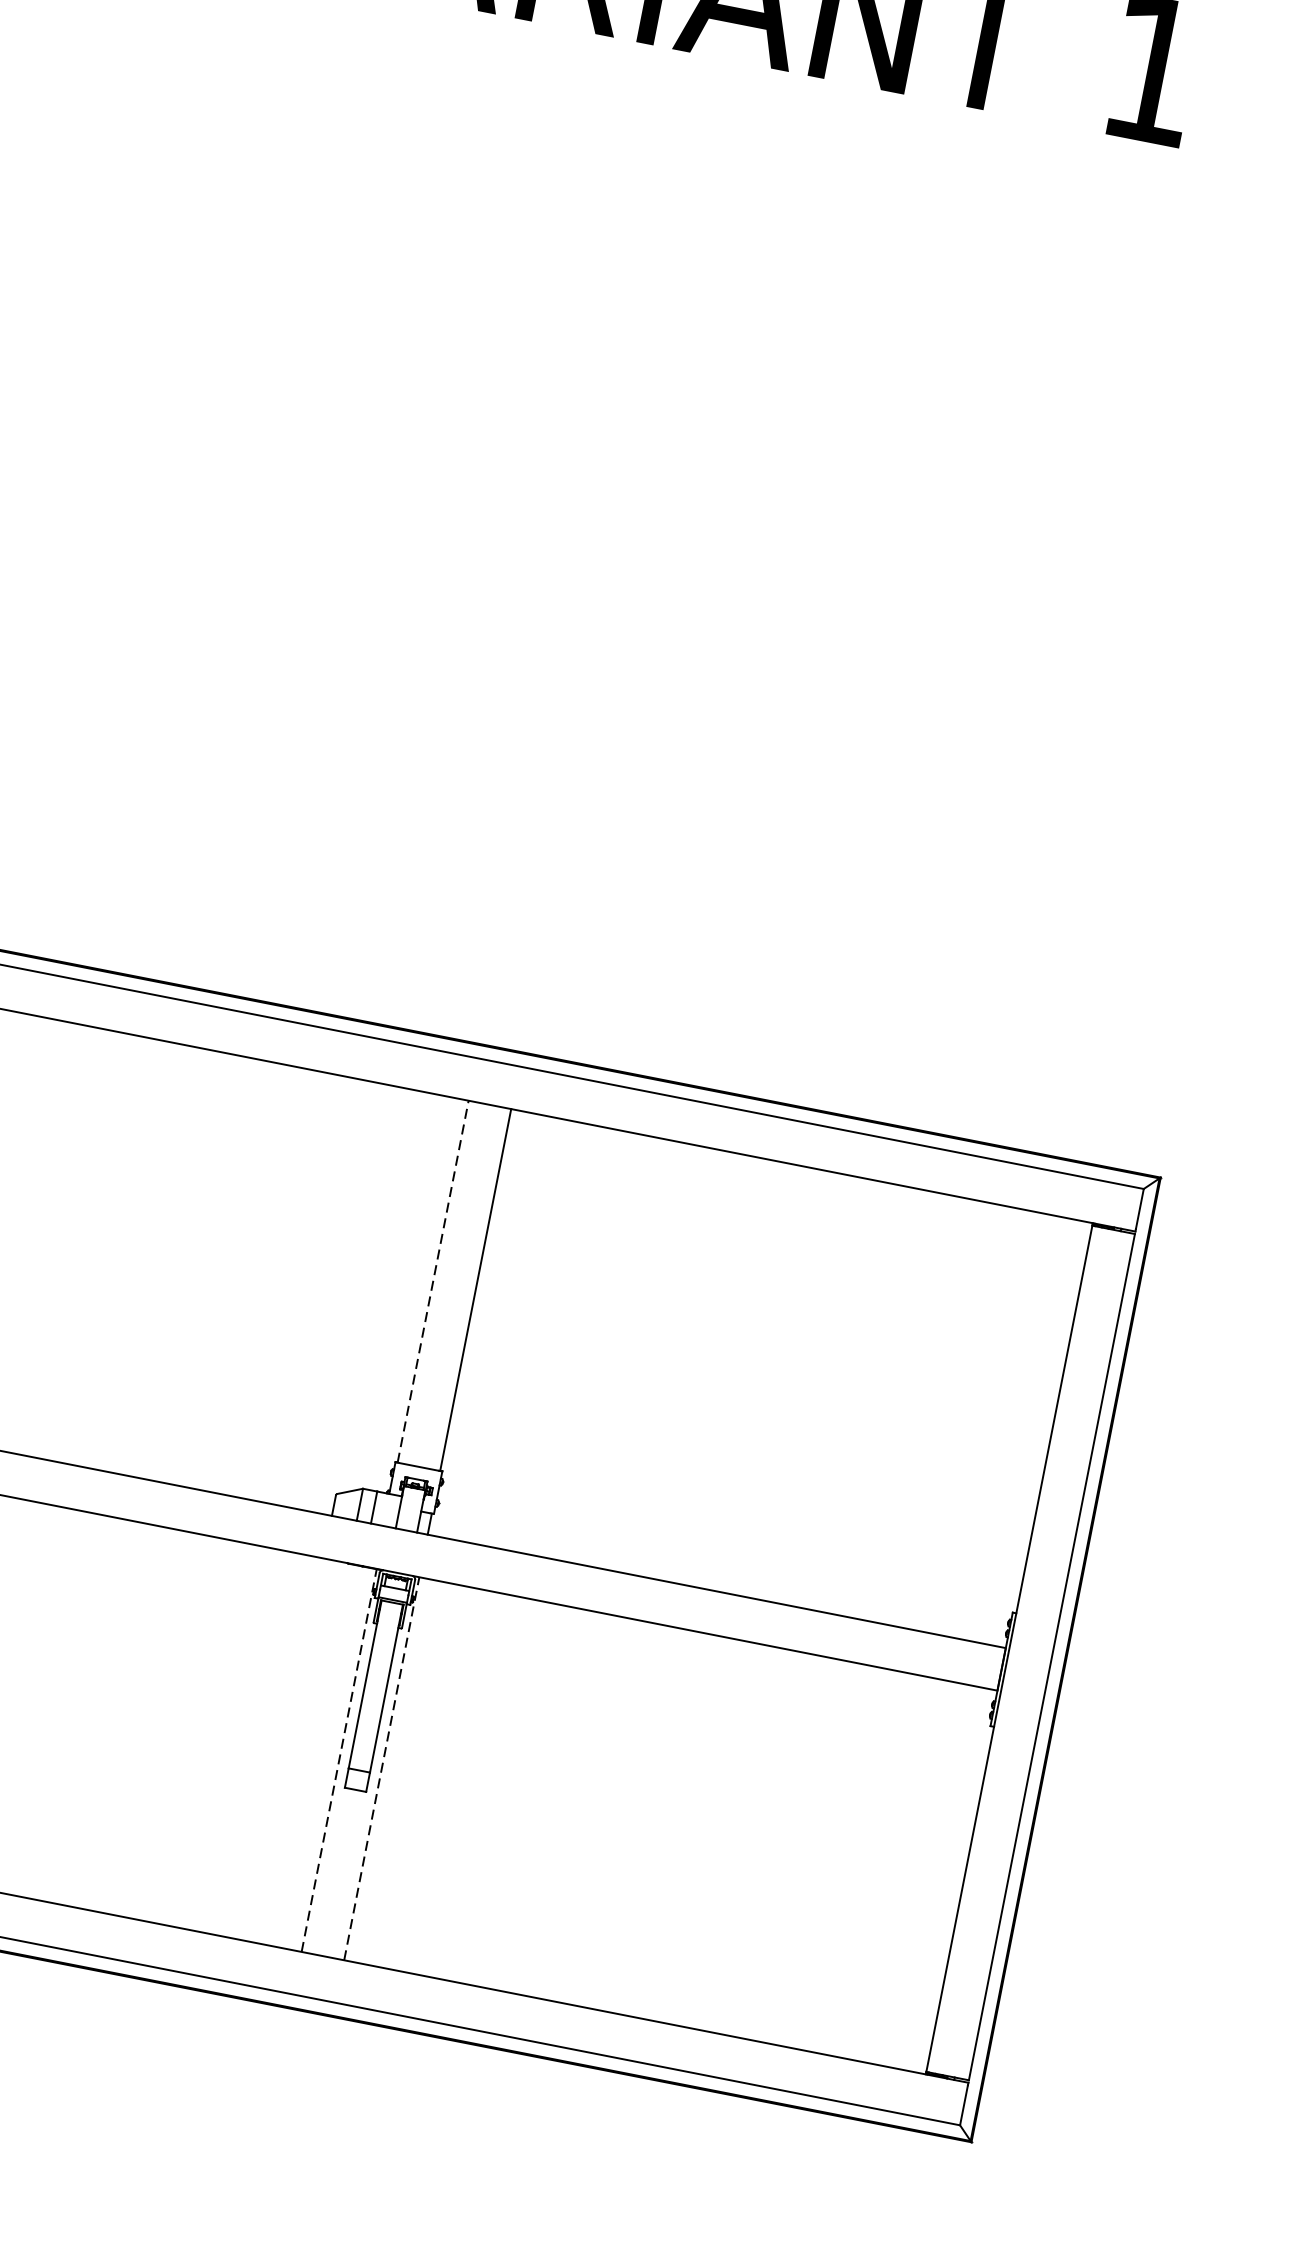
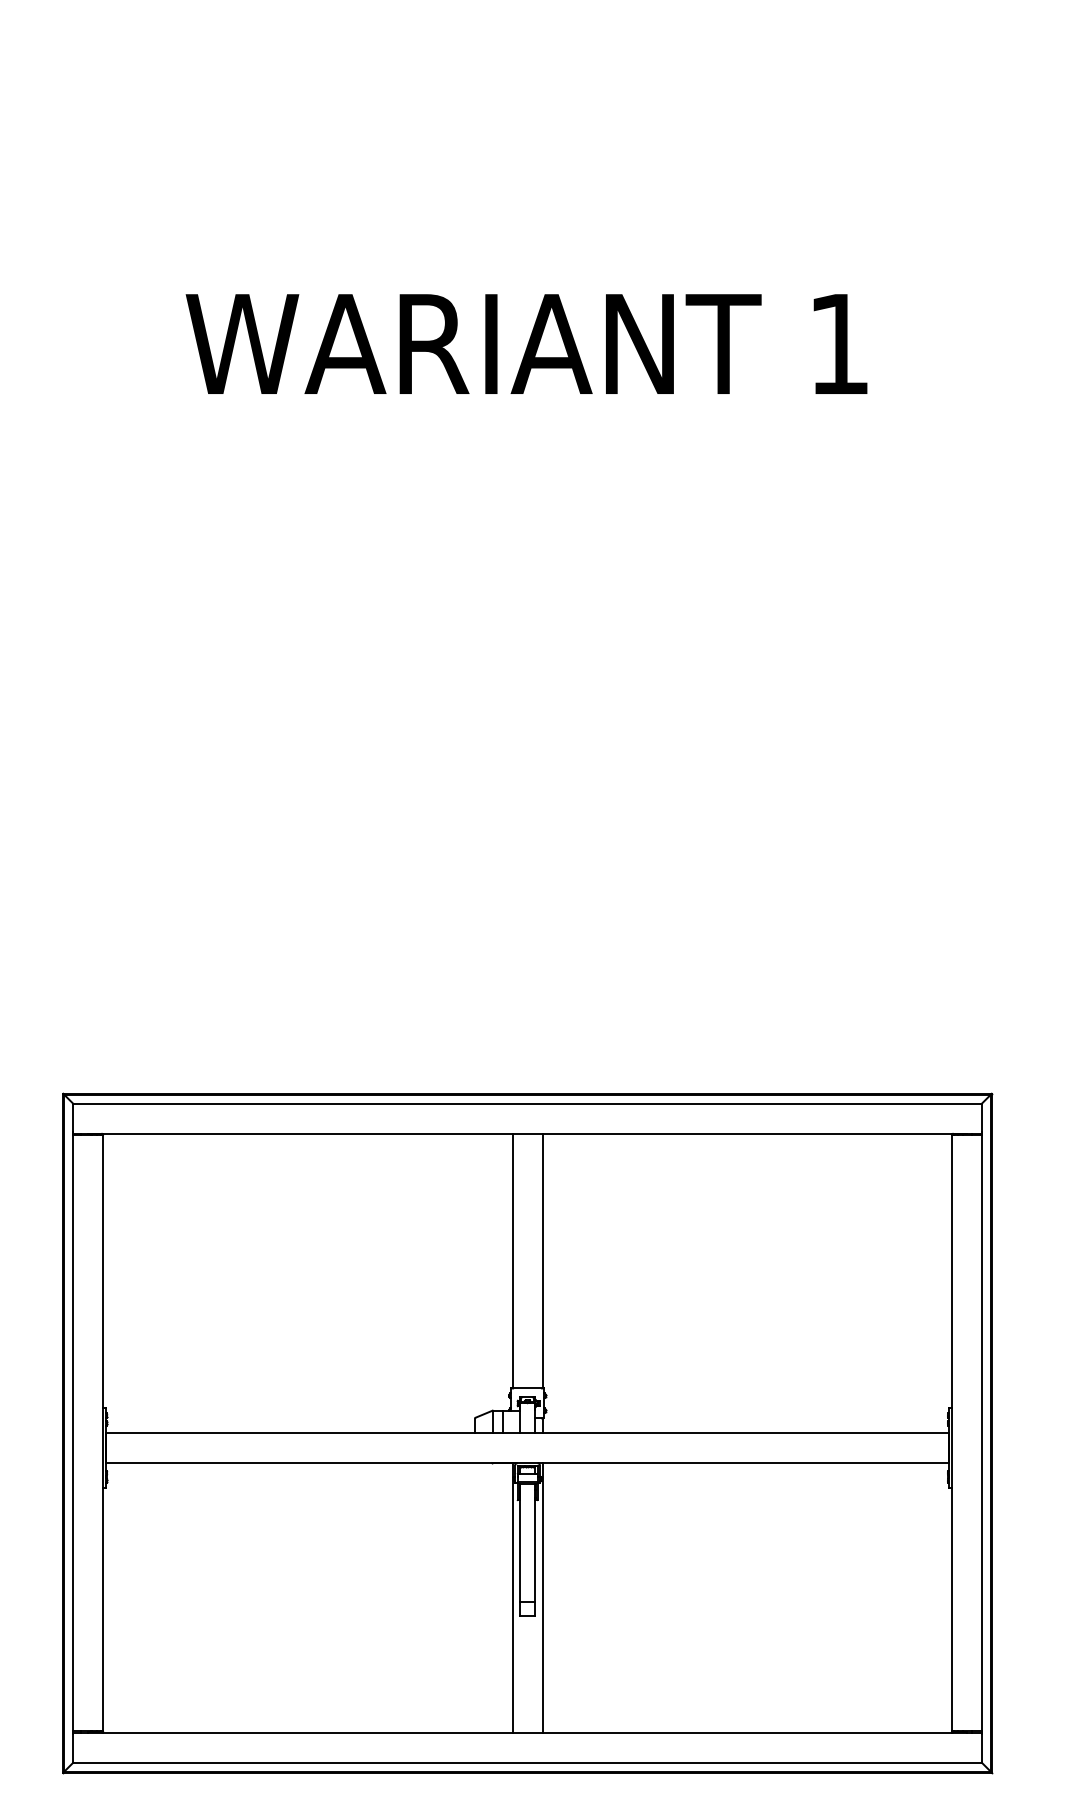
line: (433, 1280) -> (512, 1260), dashed -> solid
line: (338, 1761) -> (512, 1598), dashed -> solid
line: (381, 1768) -> (542, 1597), dashed -> solid

